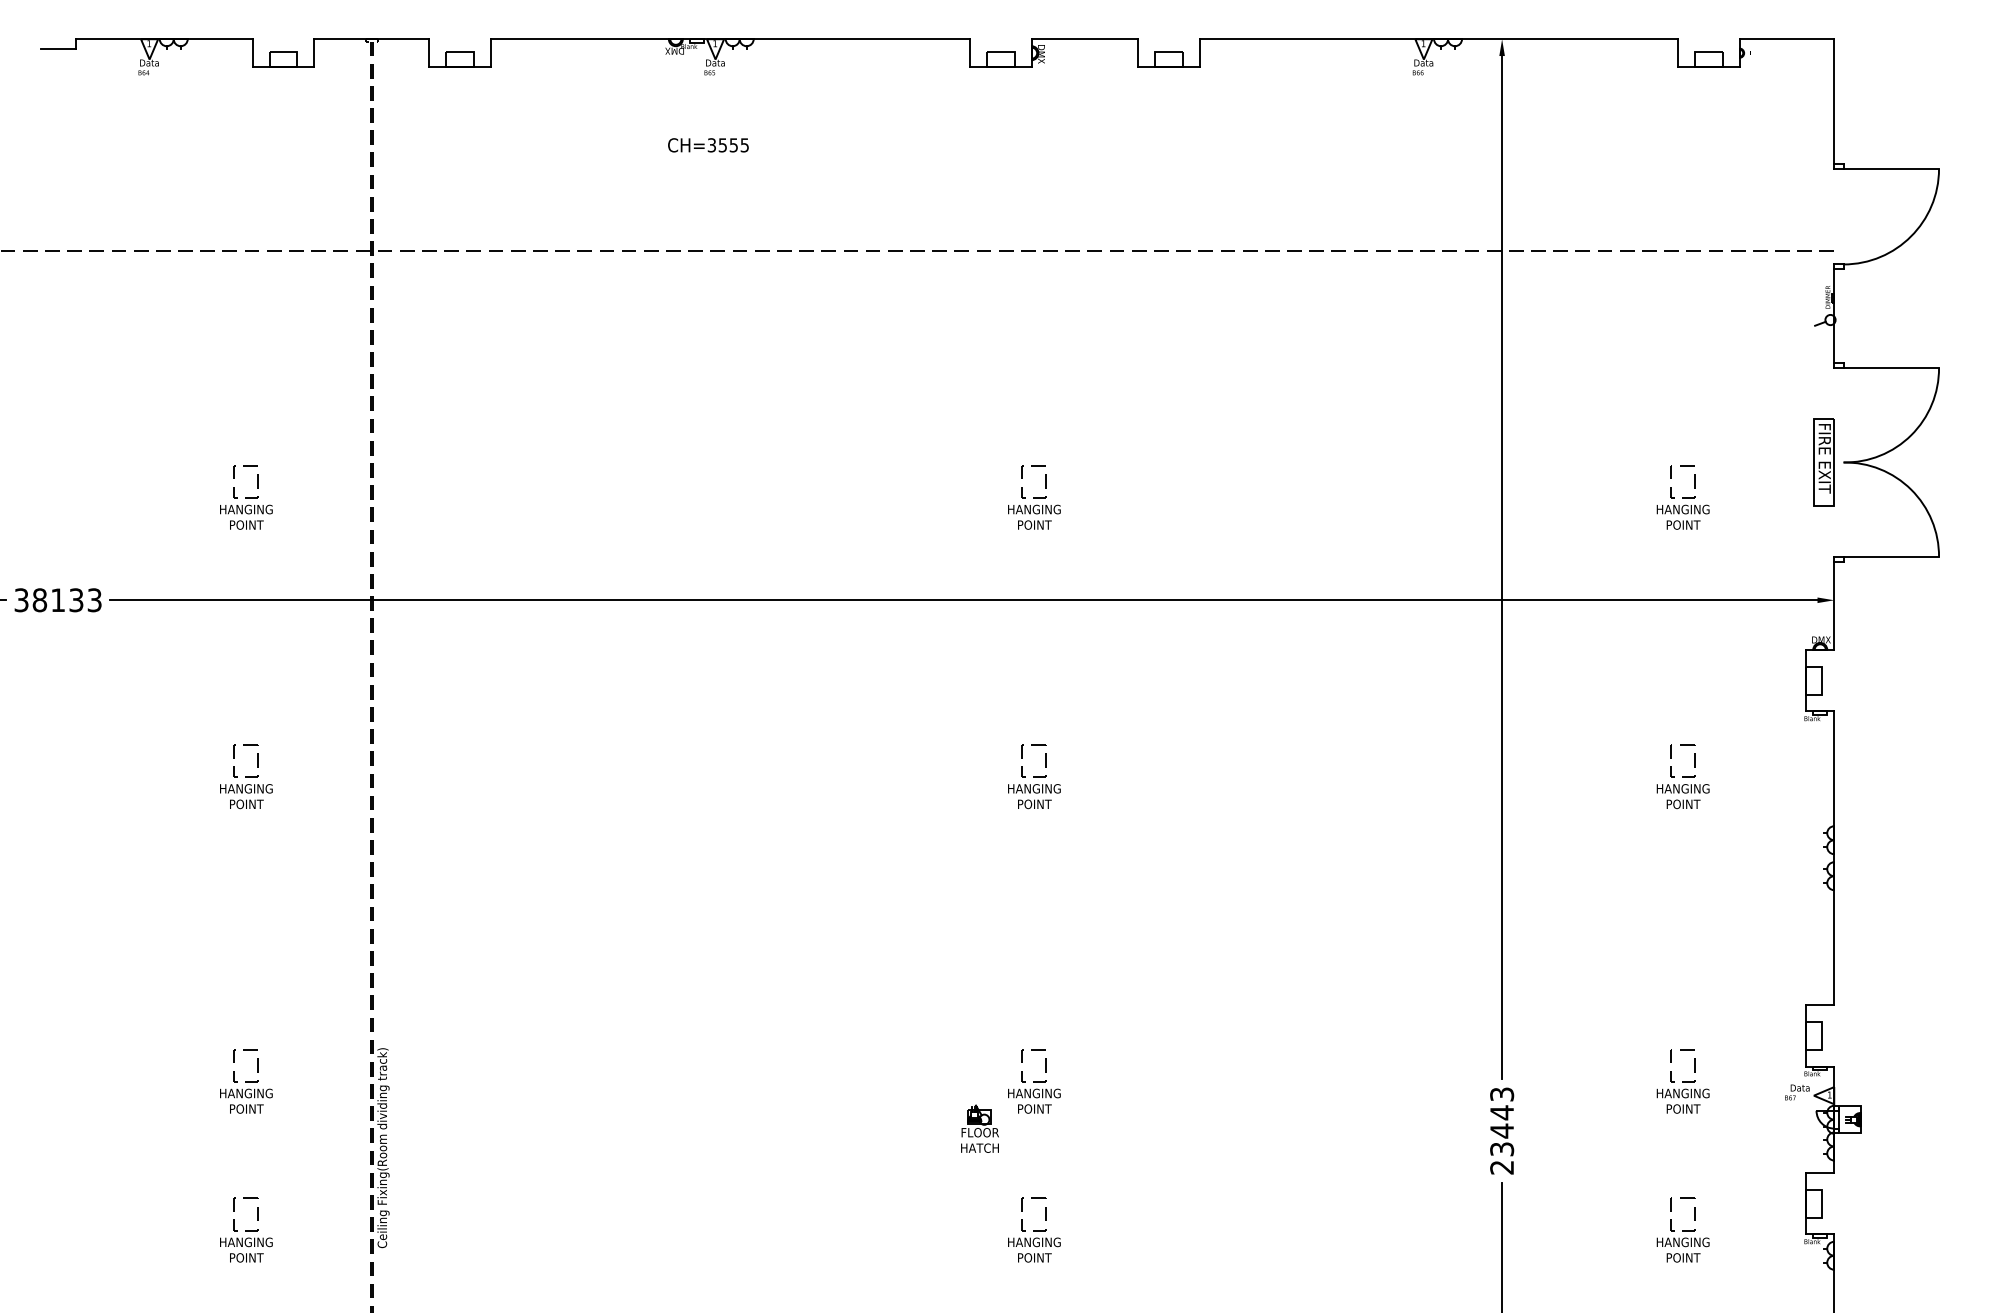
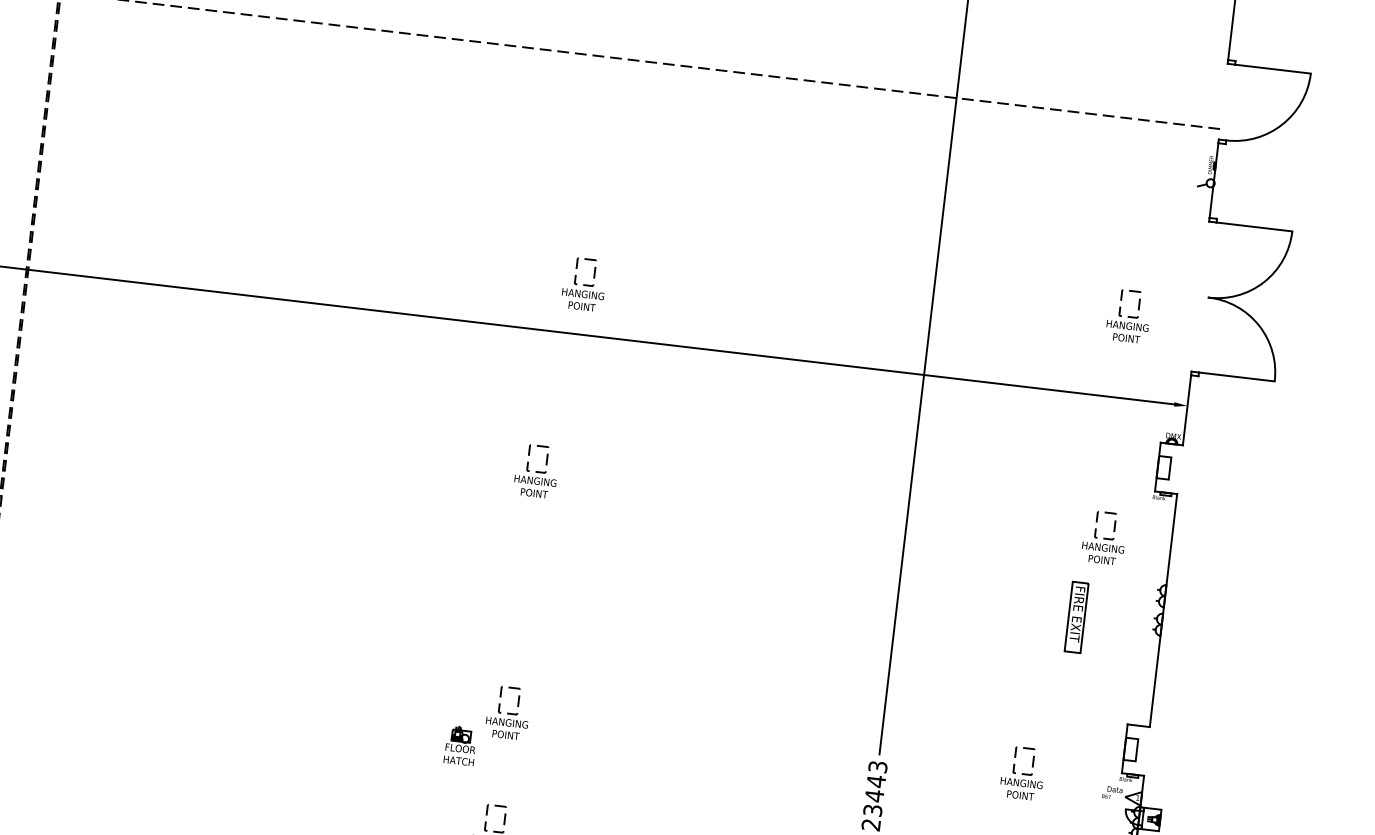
part: (1823, 462) -> (1076, 617), moved
part: (1034, 497) -> (584, 284), moved
part: (1682, 497) -> (1128, 316), moved
part: (1682, 776) -> (1103, 537), moved

